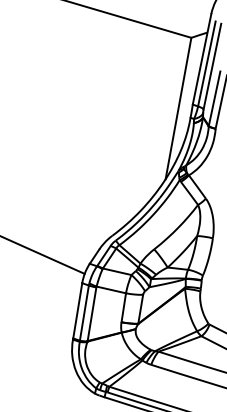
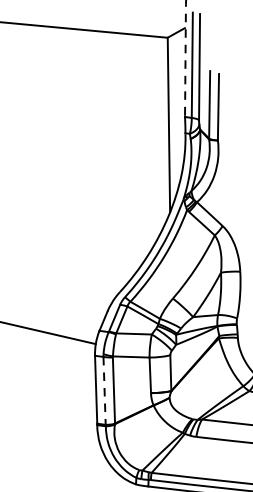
line: (202, 58) -> (185, 59), solid -> dashed
line: (84, 313) -> (104, 391), solid -> dashed

